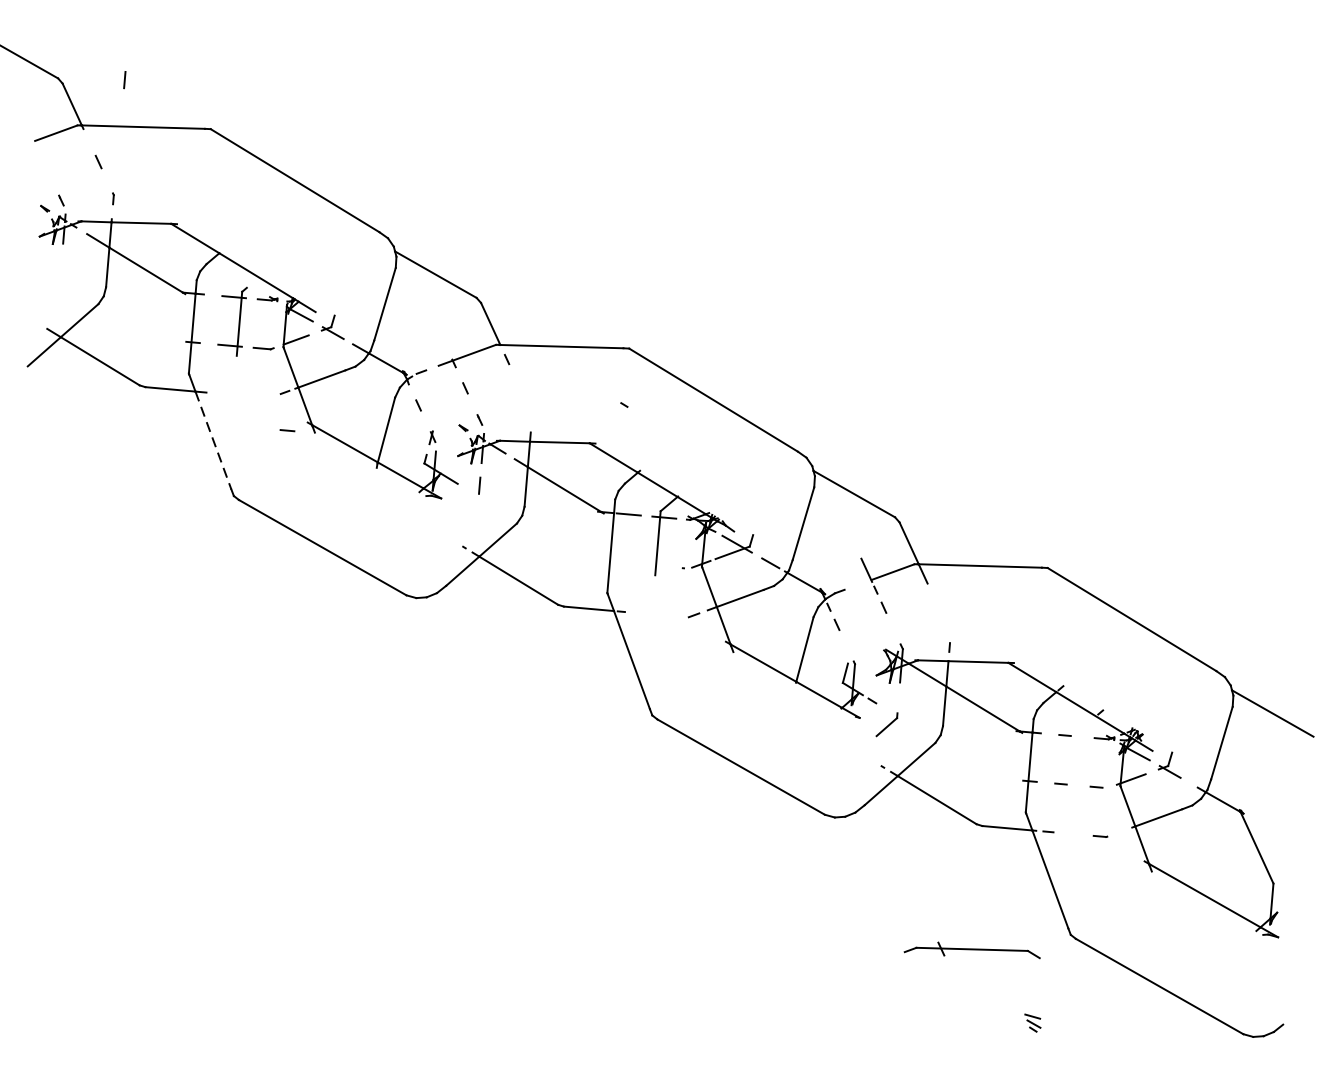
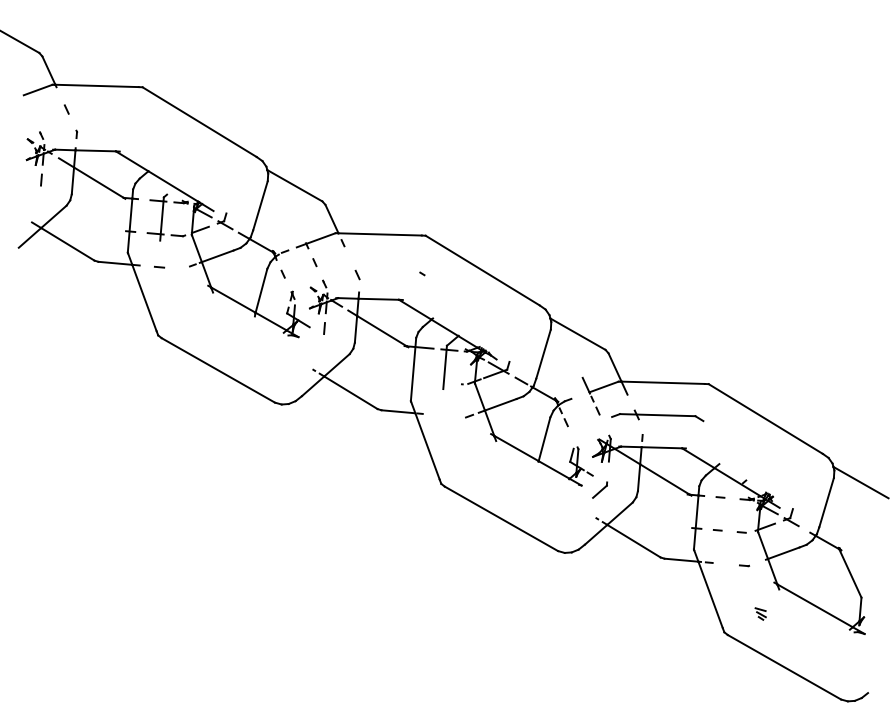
line: (124, 79) -> (41, 179), moved
line: (528, 405) -> (357, 274), added
line: (287, 429) -> (159, 266), moved
line: (213, 441) -> (144, 298), dashed -> solid
part: (971, 949) -> (657, 415), moved
part: (1032, 1022) -> (760, 613), moved

